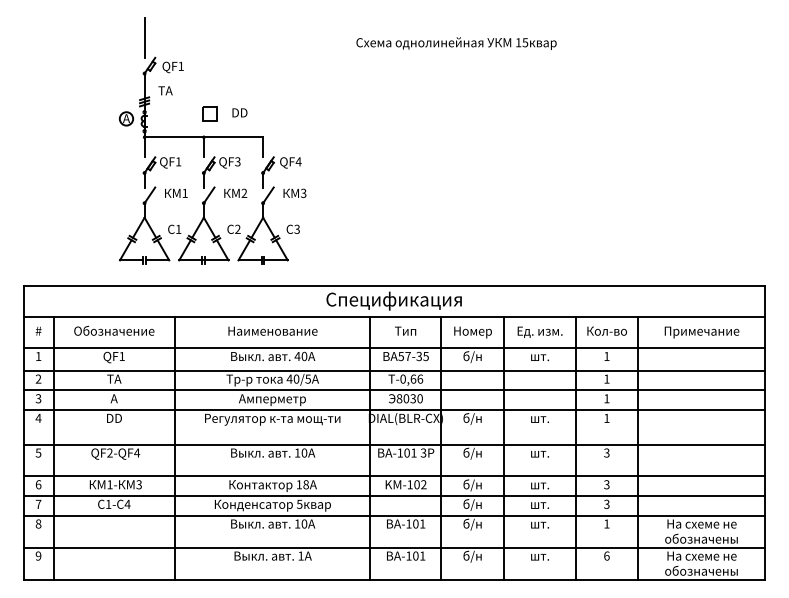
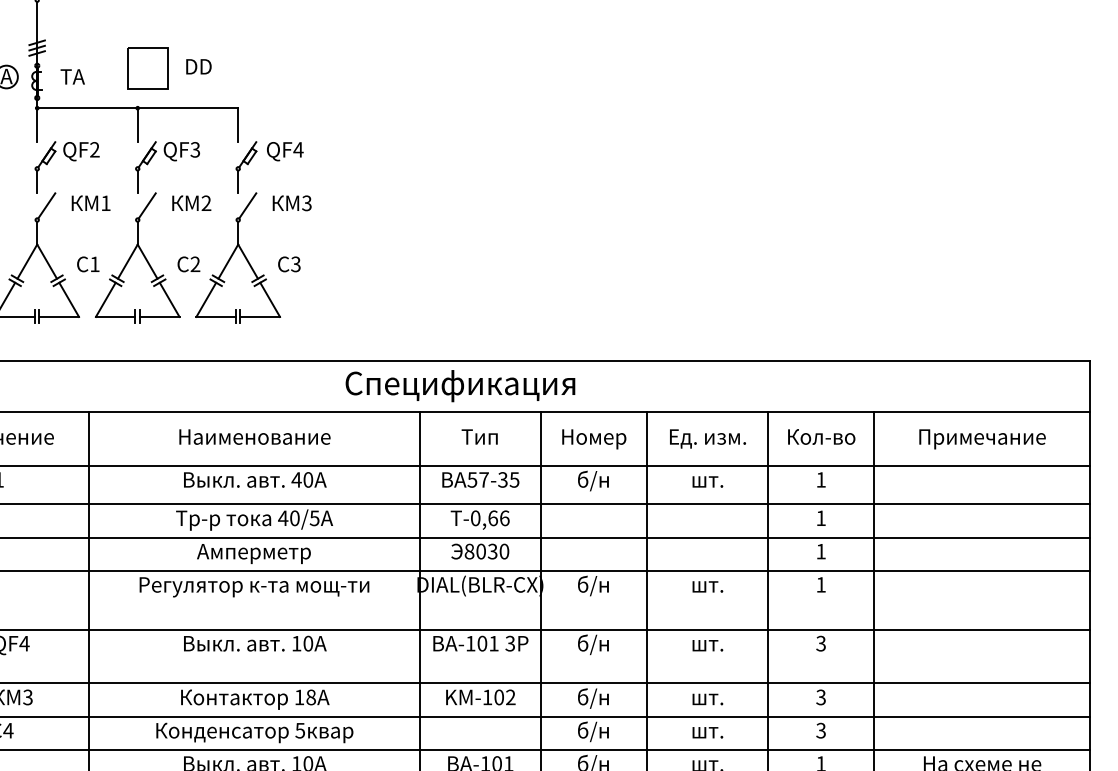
text: (165, 90) -> (72, 76), moved
part: (209, 113) -> (147, 67), size x1.67
text: (178, 161) -> (94, 149), QF1 -> QF2

